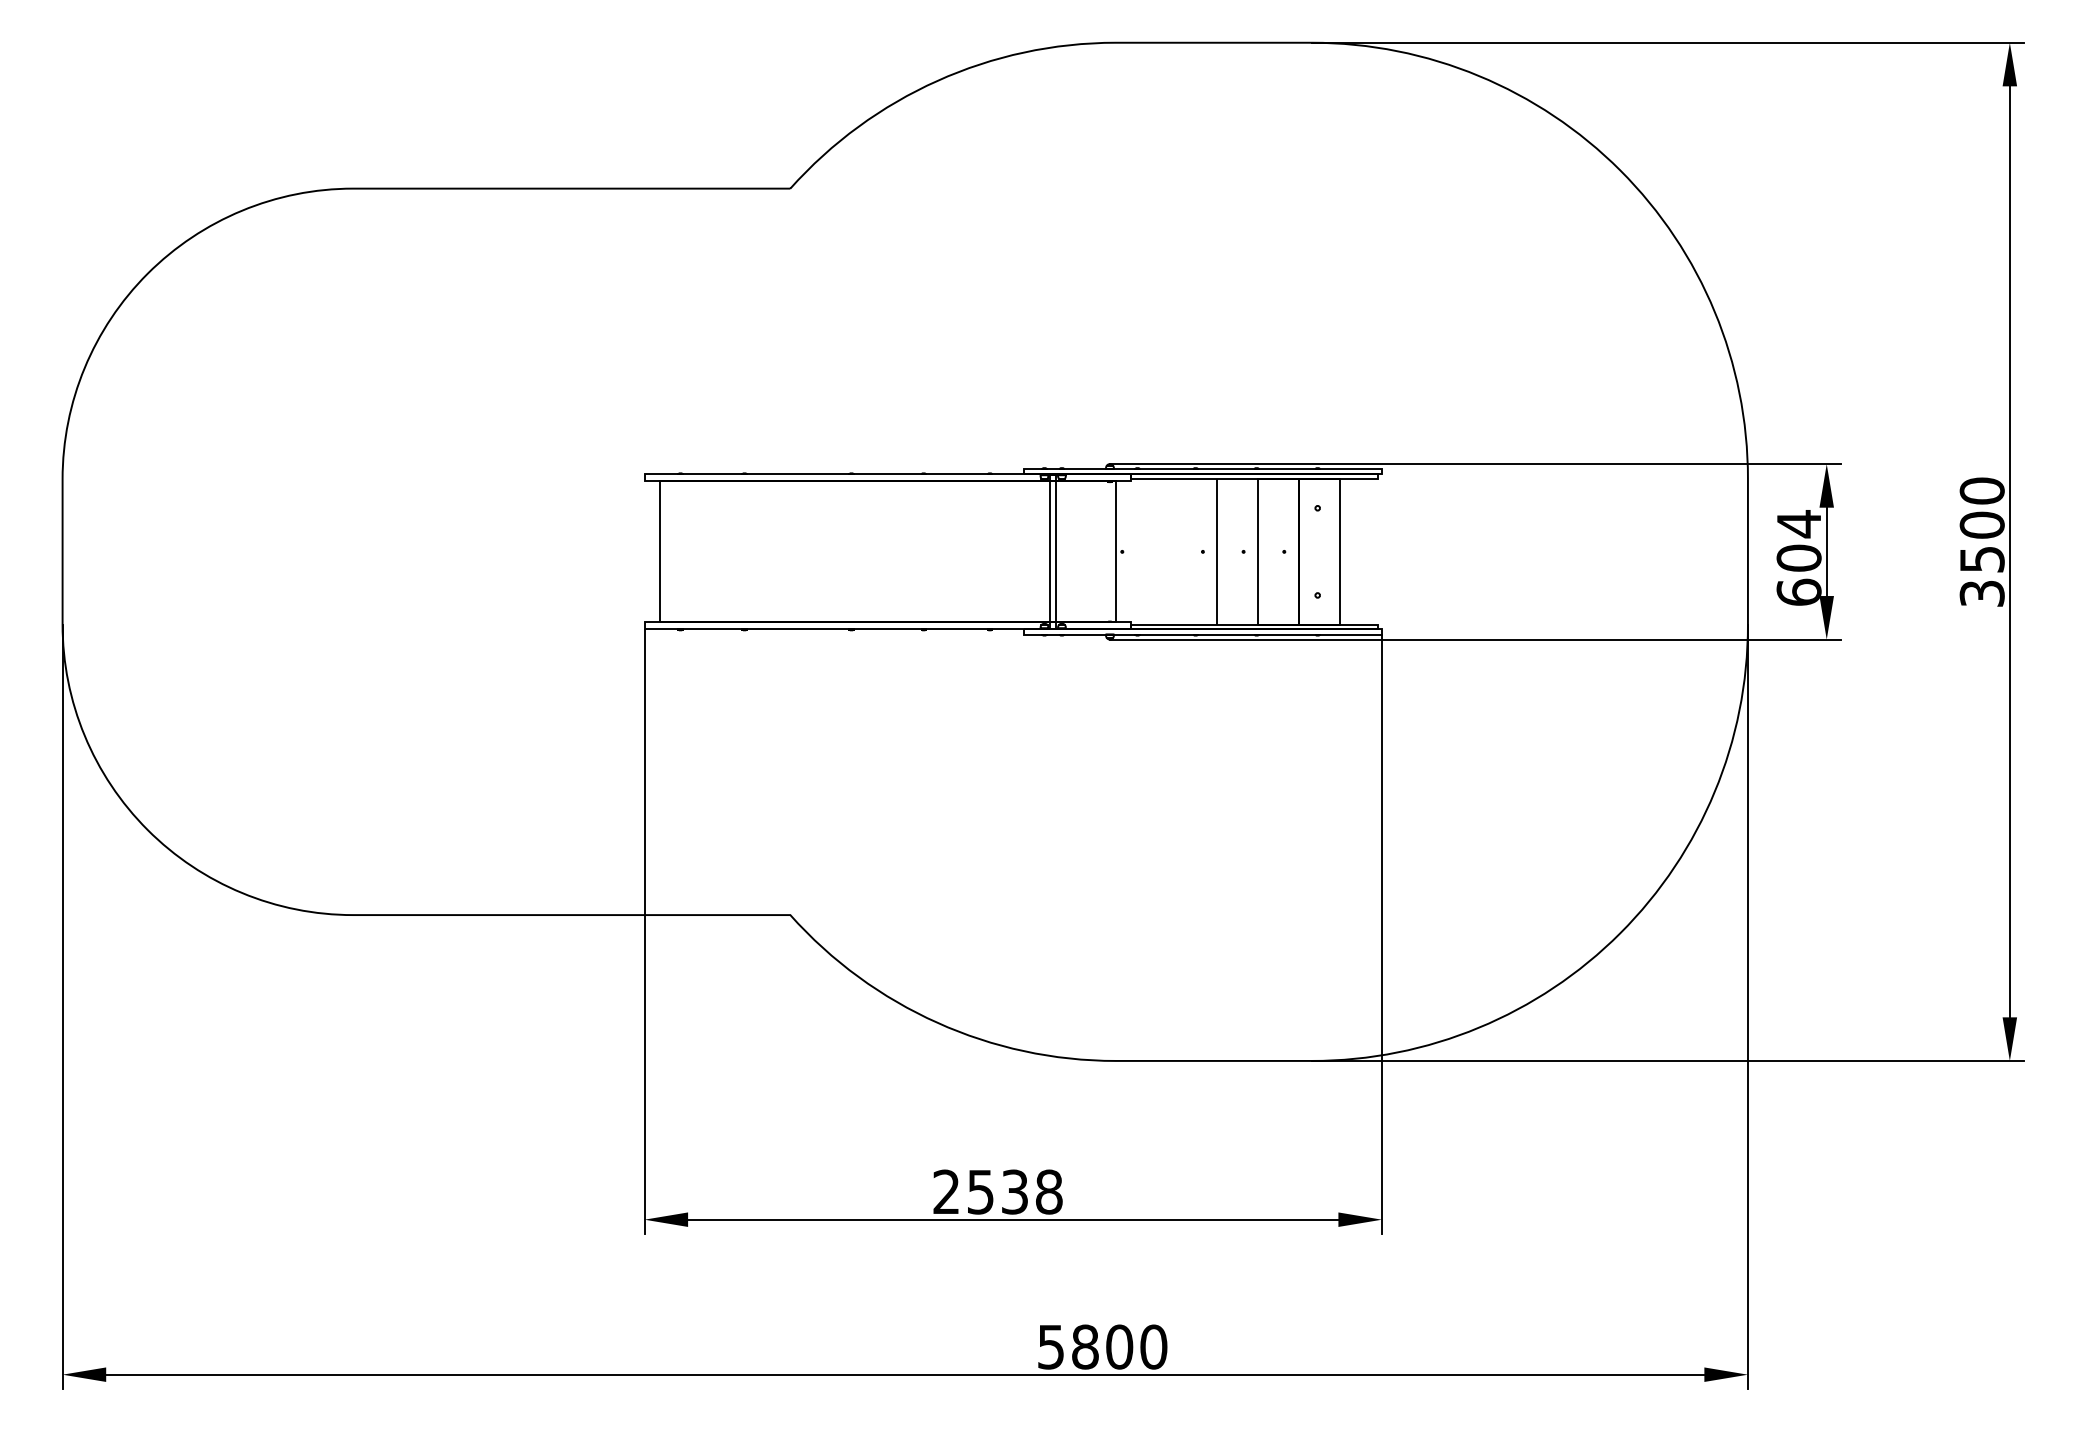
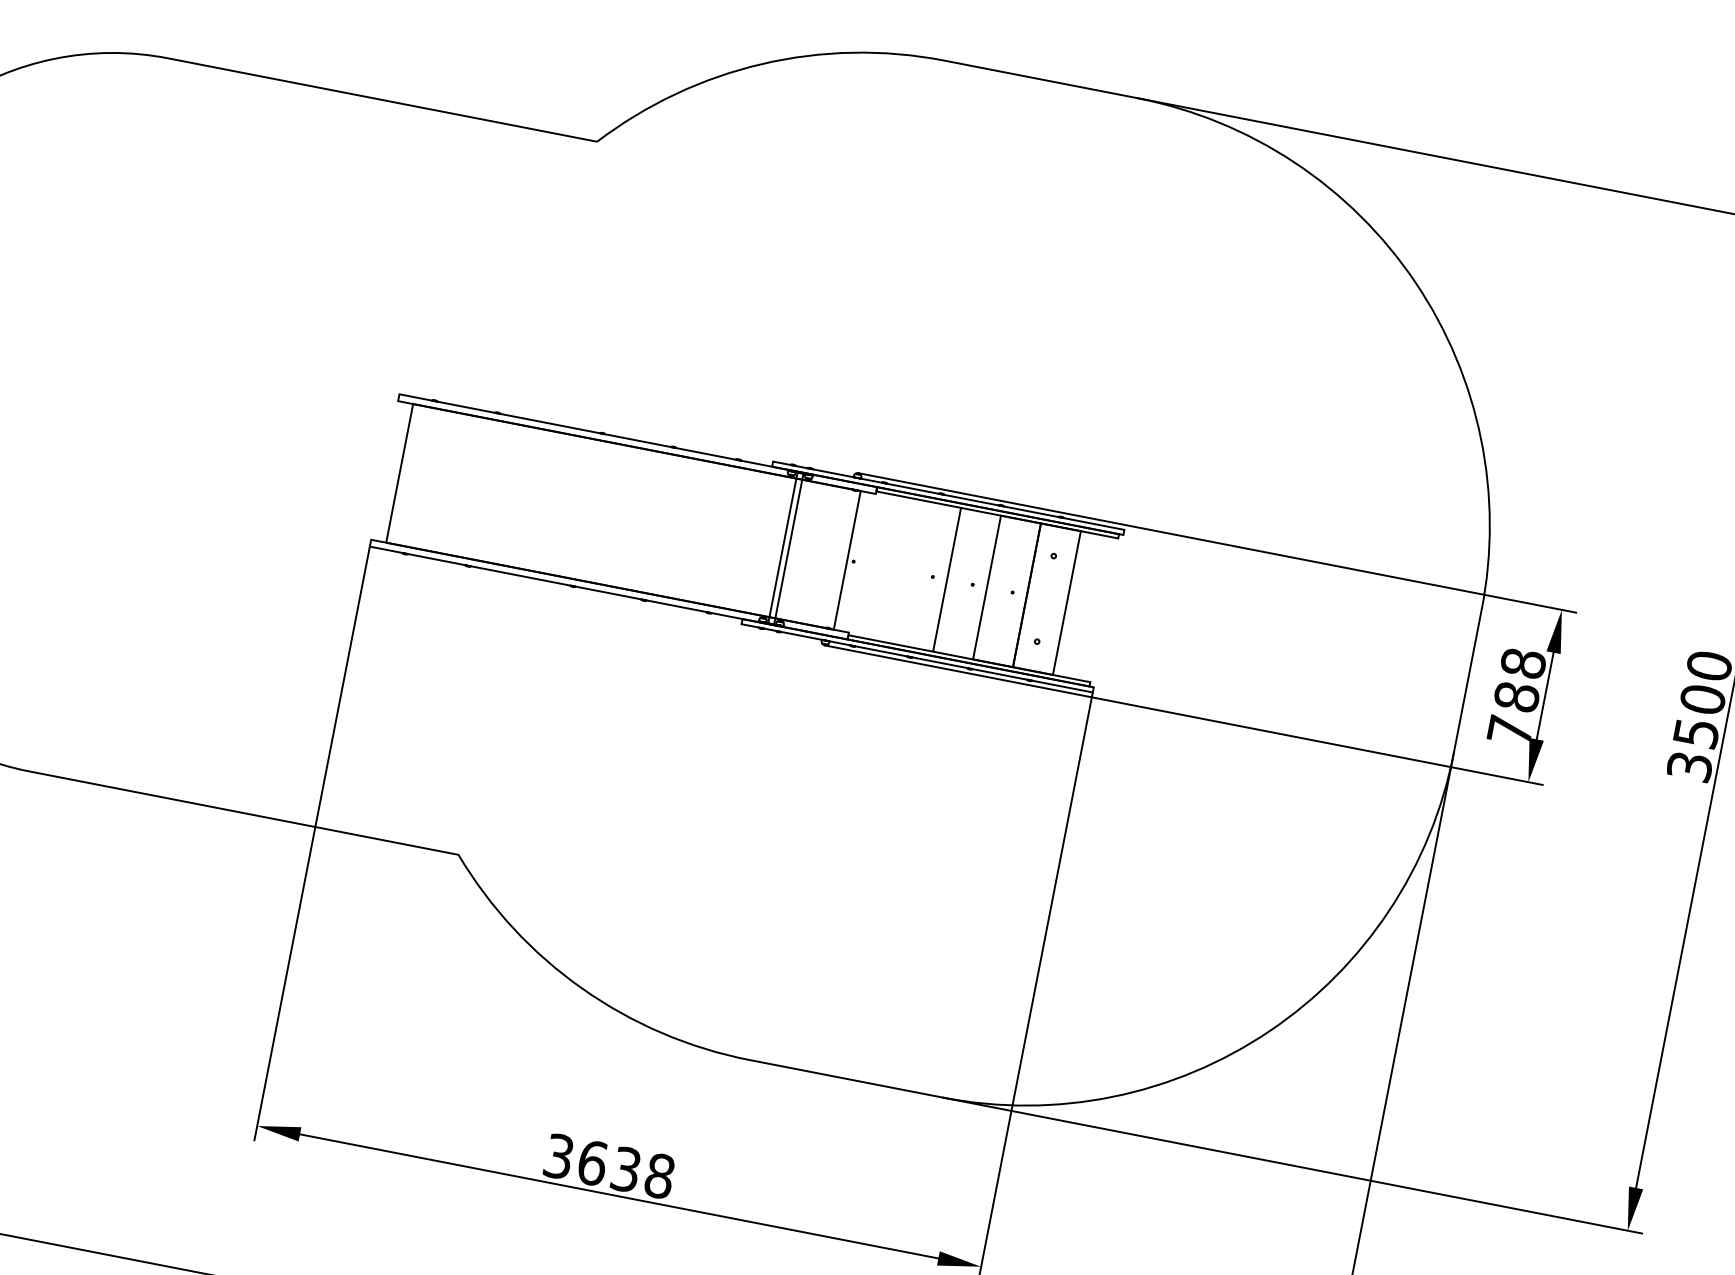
text: (1798, 557) -> (1516, 696), 604 -> 788
text: (963, 1191) -> (575, 1159), 2538 -> 3638

